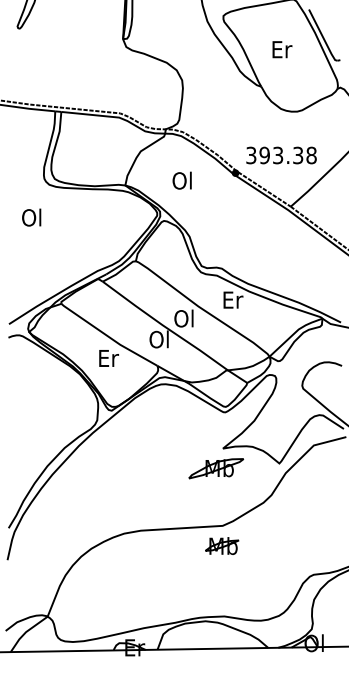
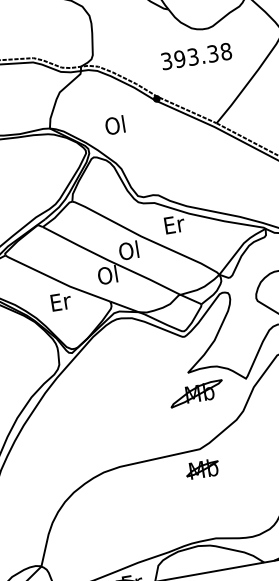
text: (281, 155) -> (196, 56), moved
text: (181, 180) -> (114, 125), moved
part: (216, 468) -> (196, 393), moved

